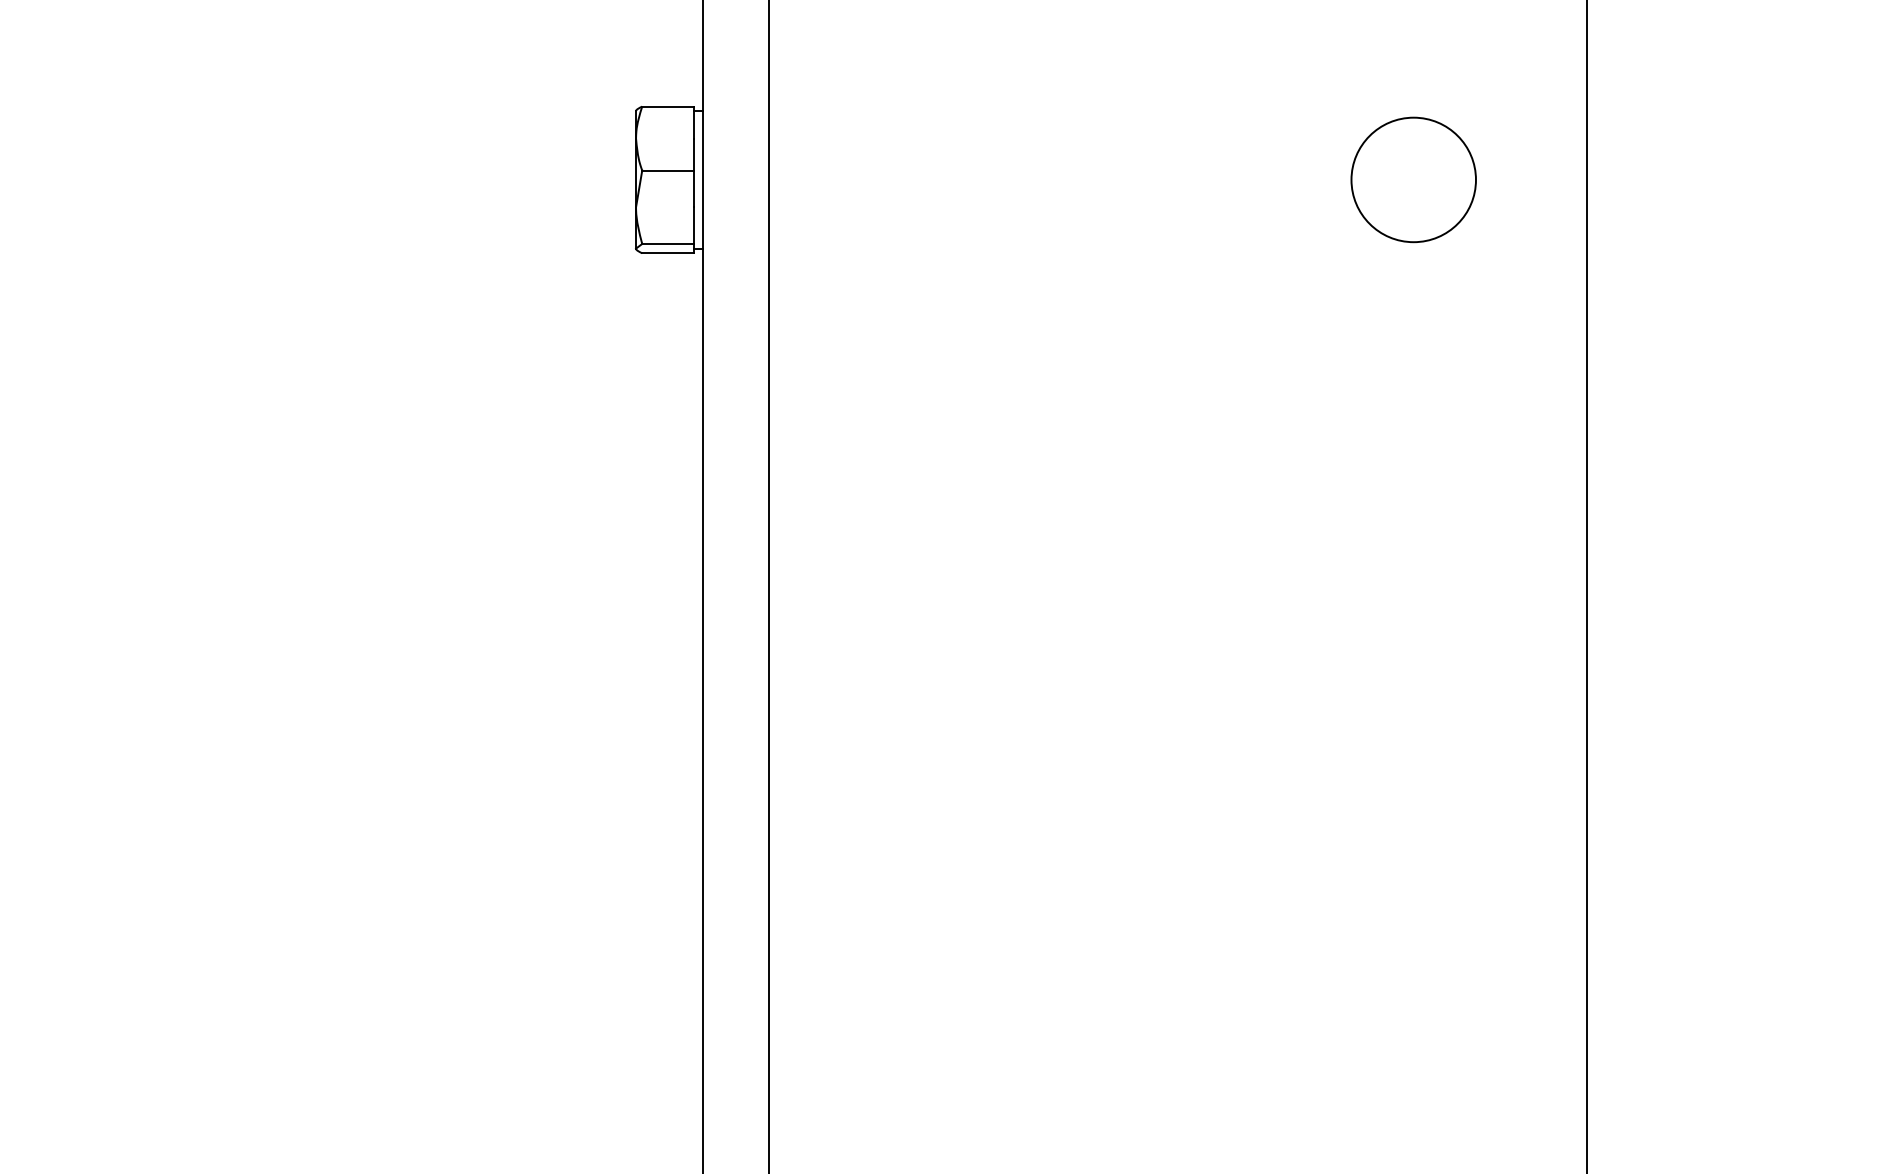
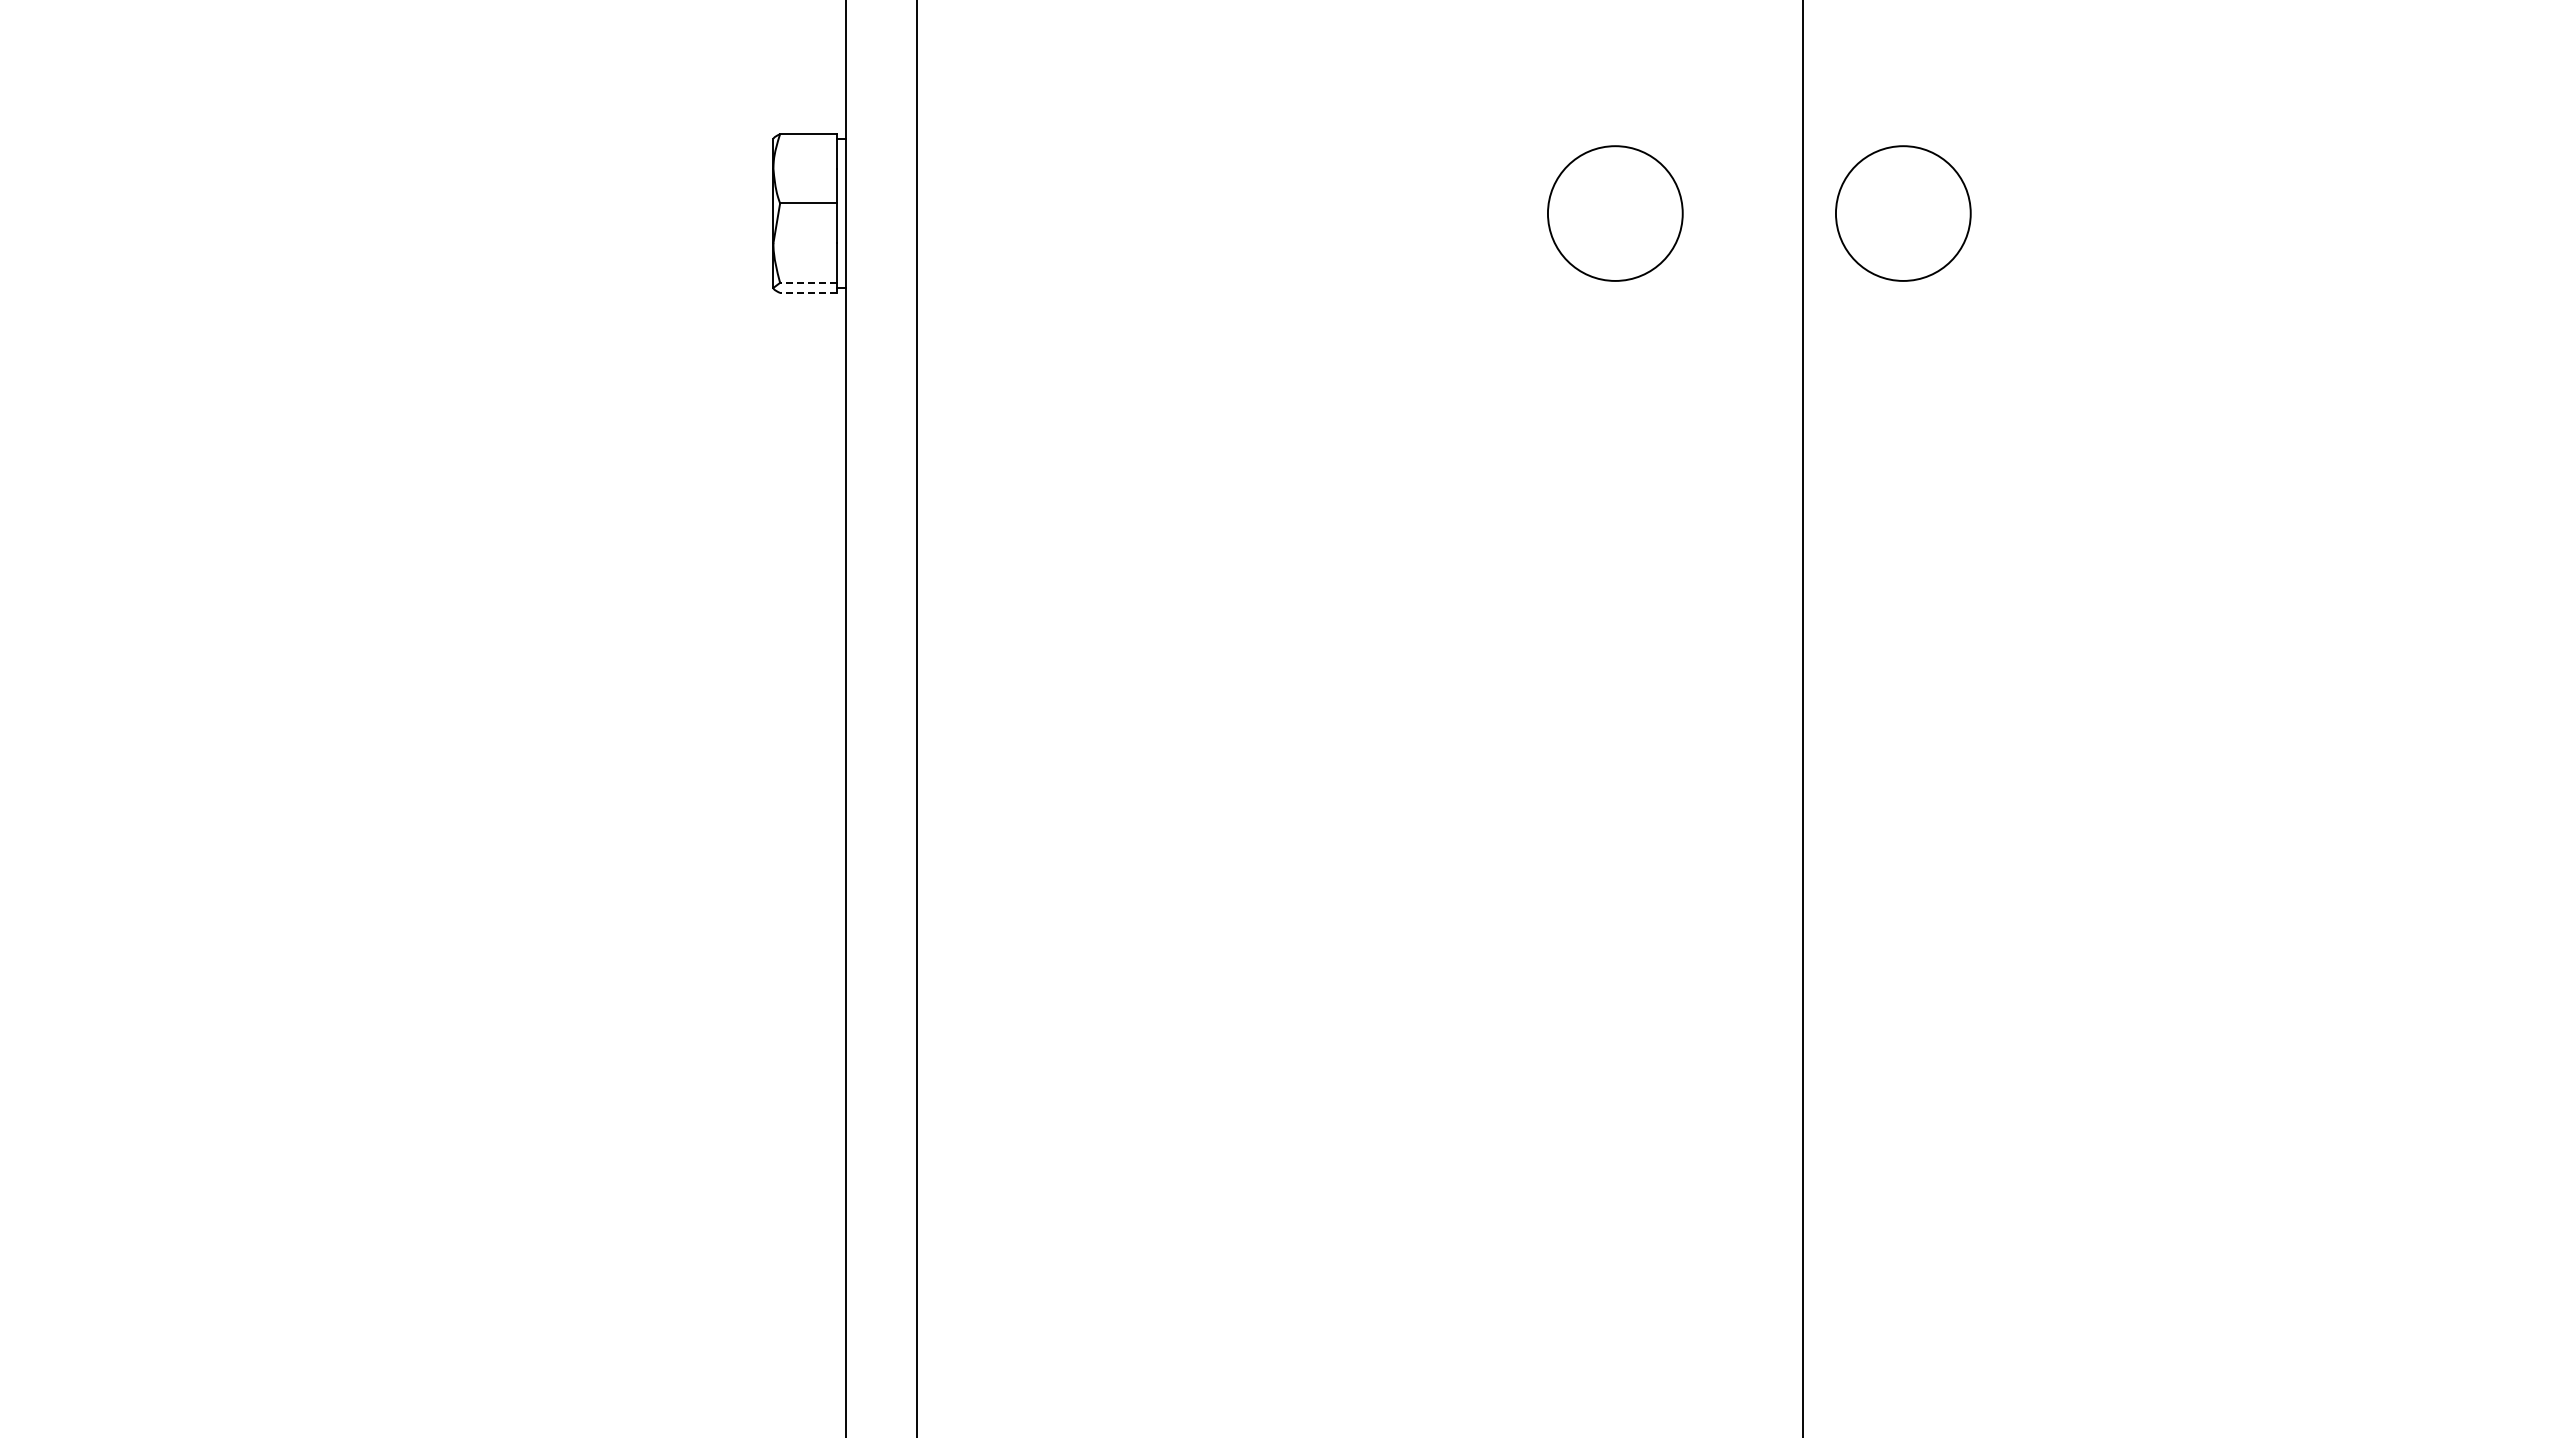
circle: (1679, 179) -> (1903, 213), added
line: (667, 243) -> (807, 282), solid -> dashed
line: (667, 252) -> (807, 292), solid -> dashed

